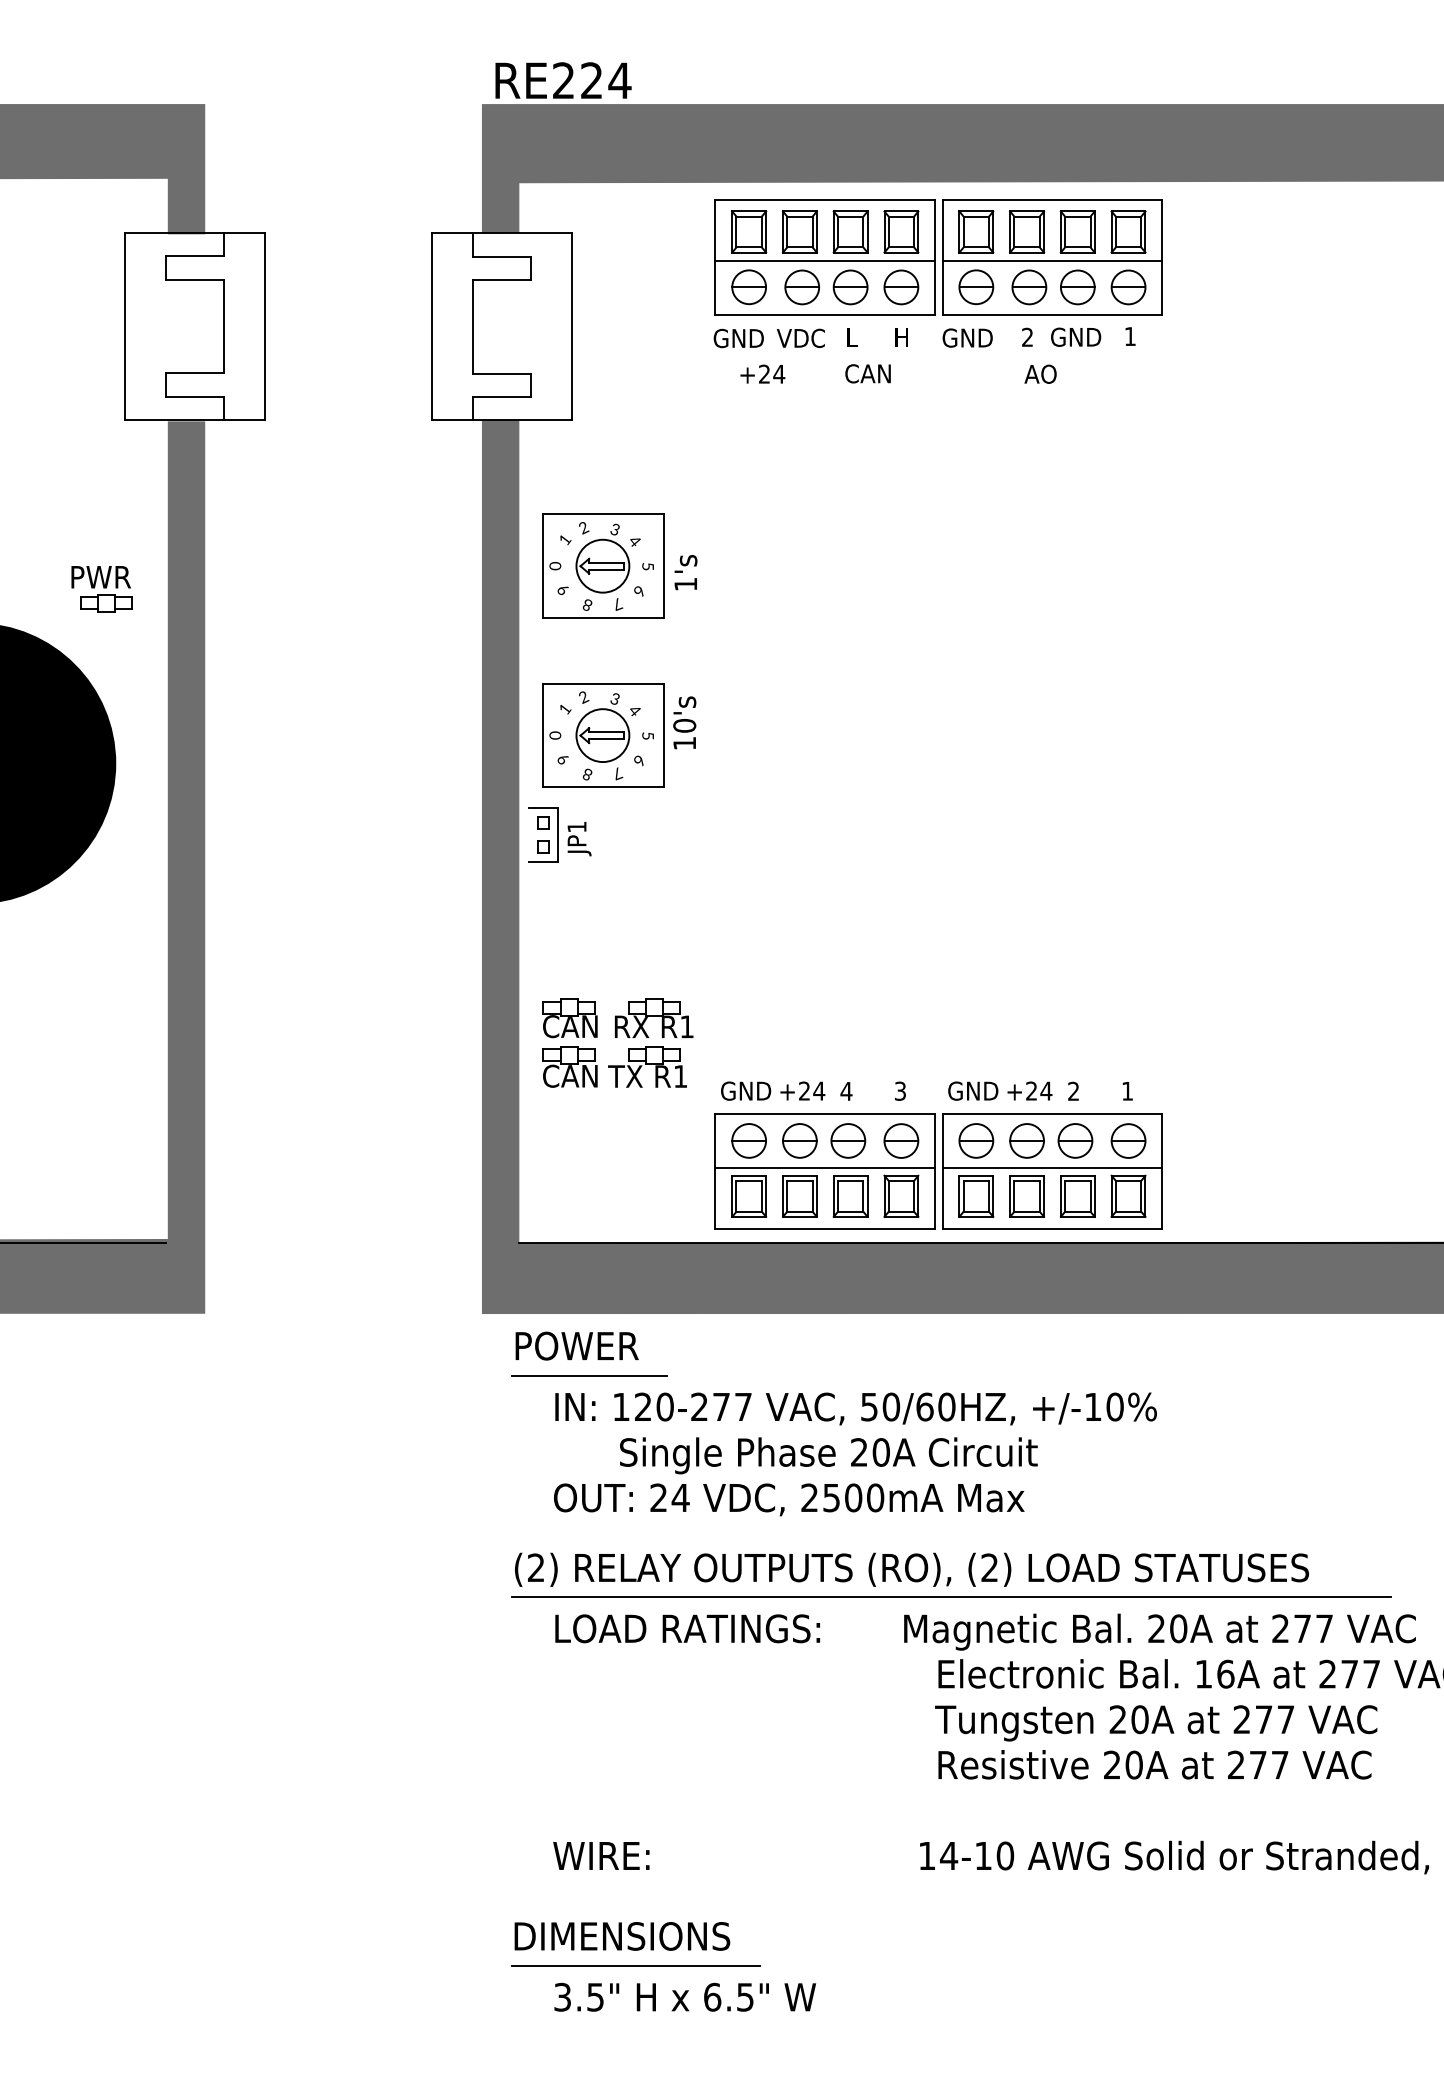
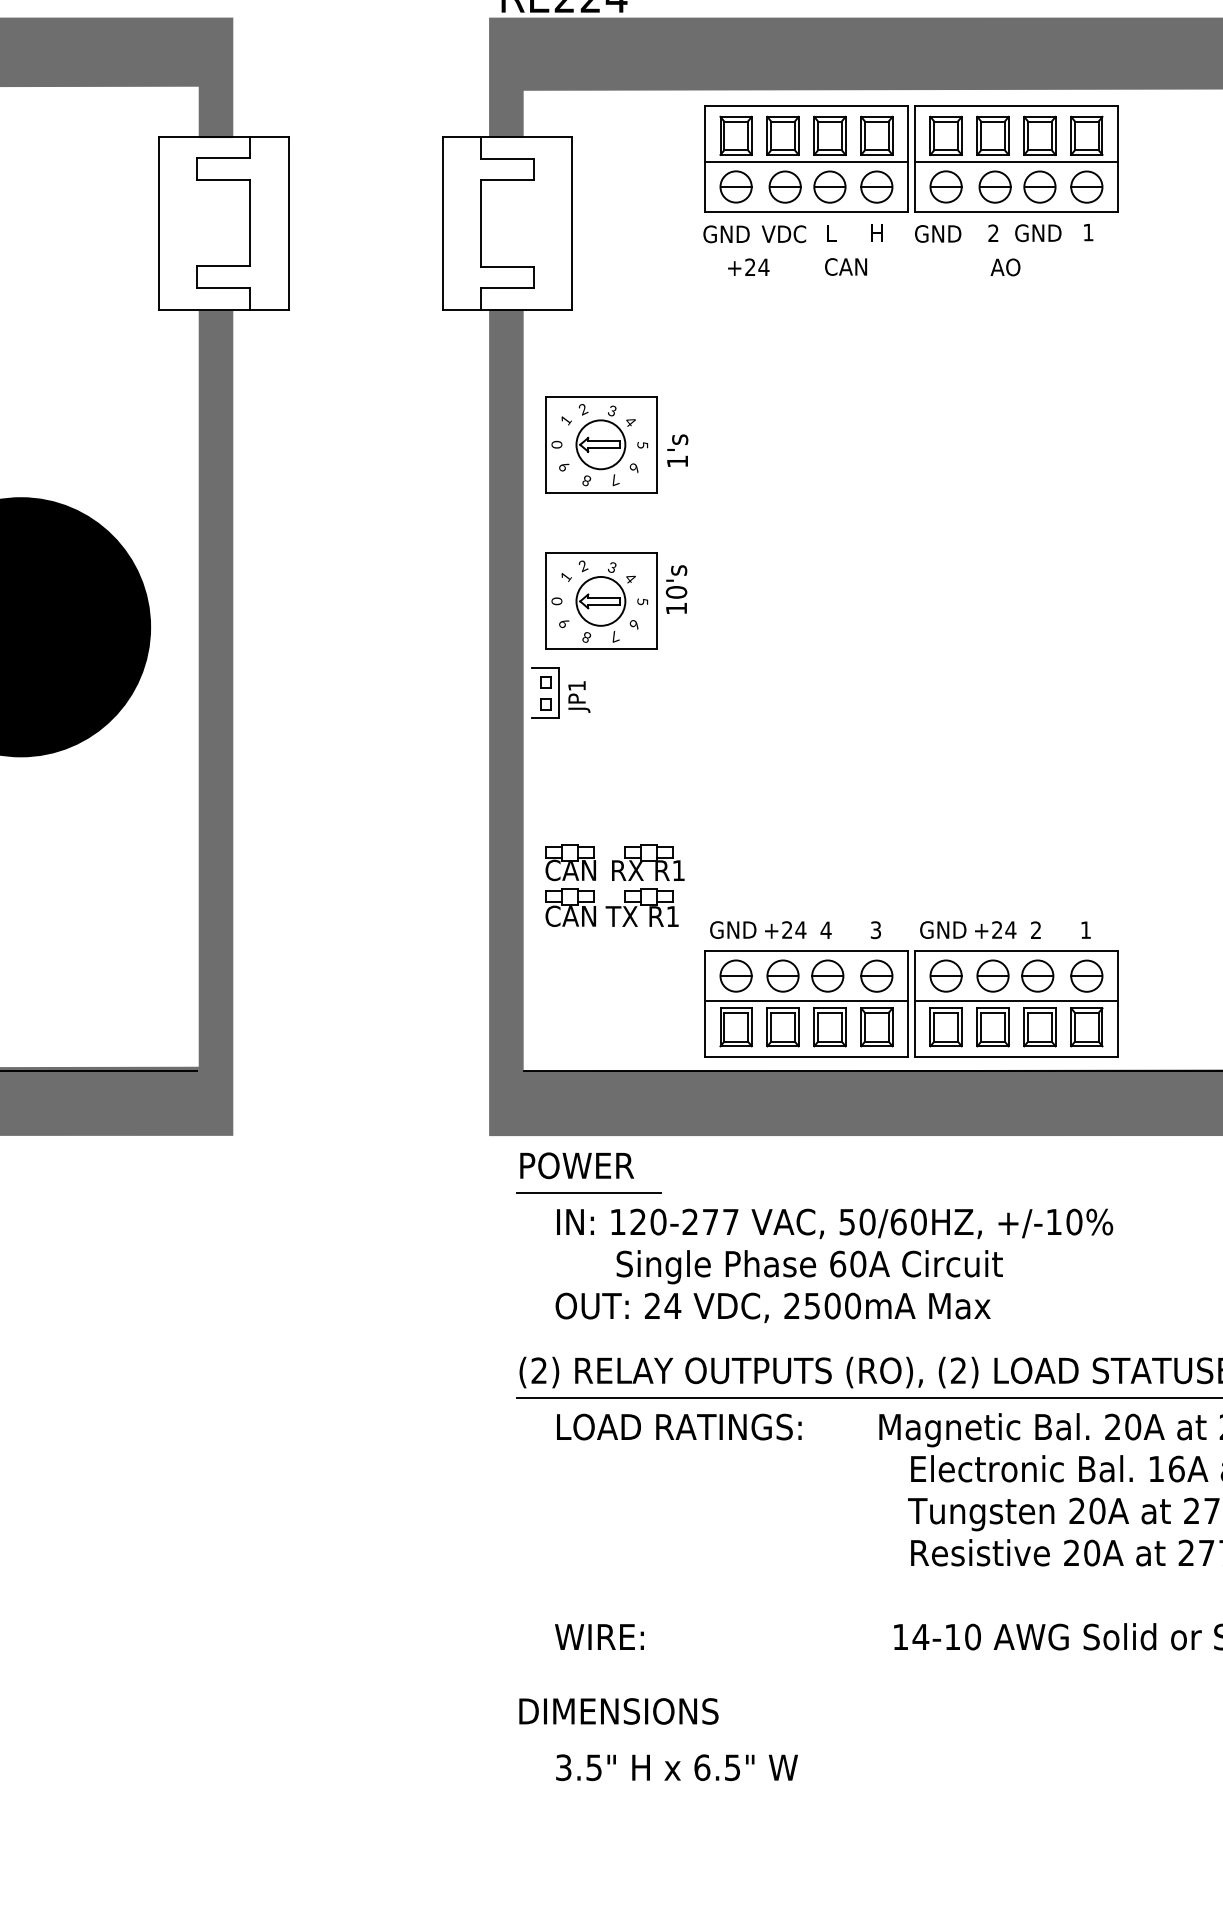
part: (101, 589) -> (137, 466), removed
text: (859, 1452) -> (838, 1264), 20A -> 60A
line: (635, 1965) -> (631, 1738), removed

